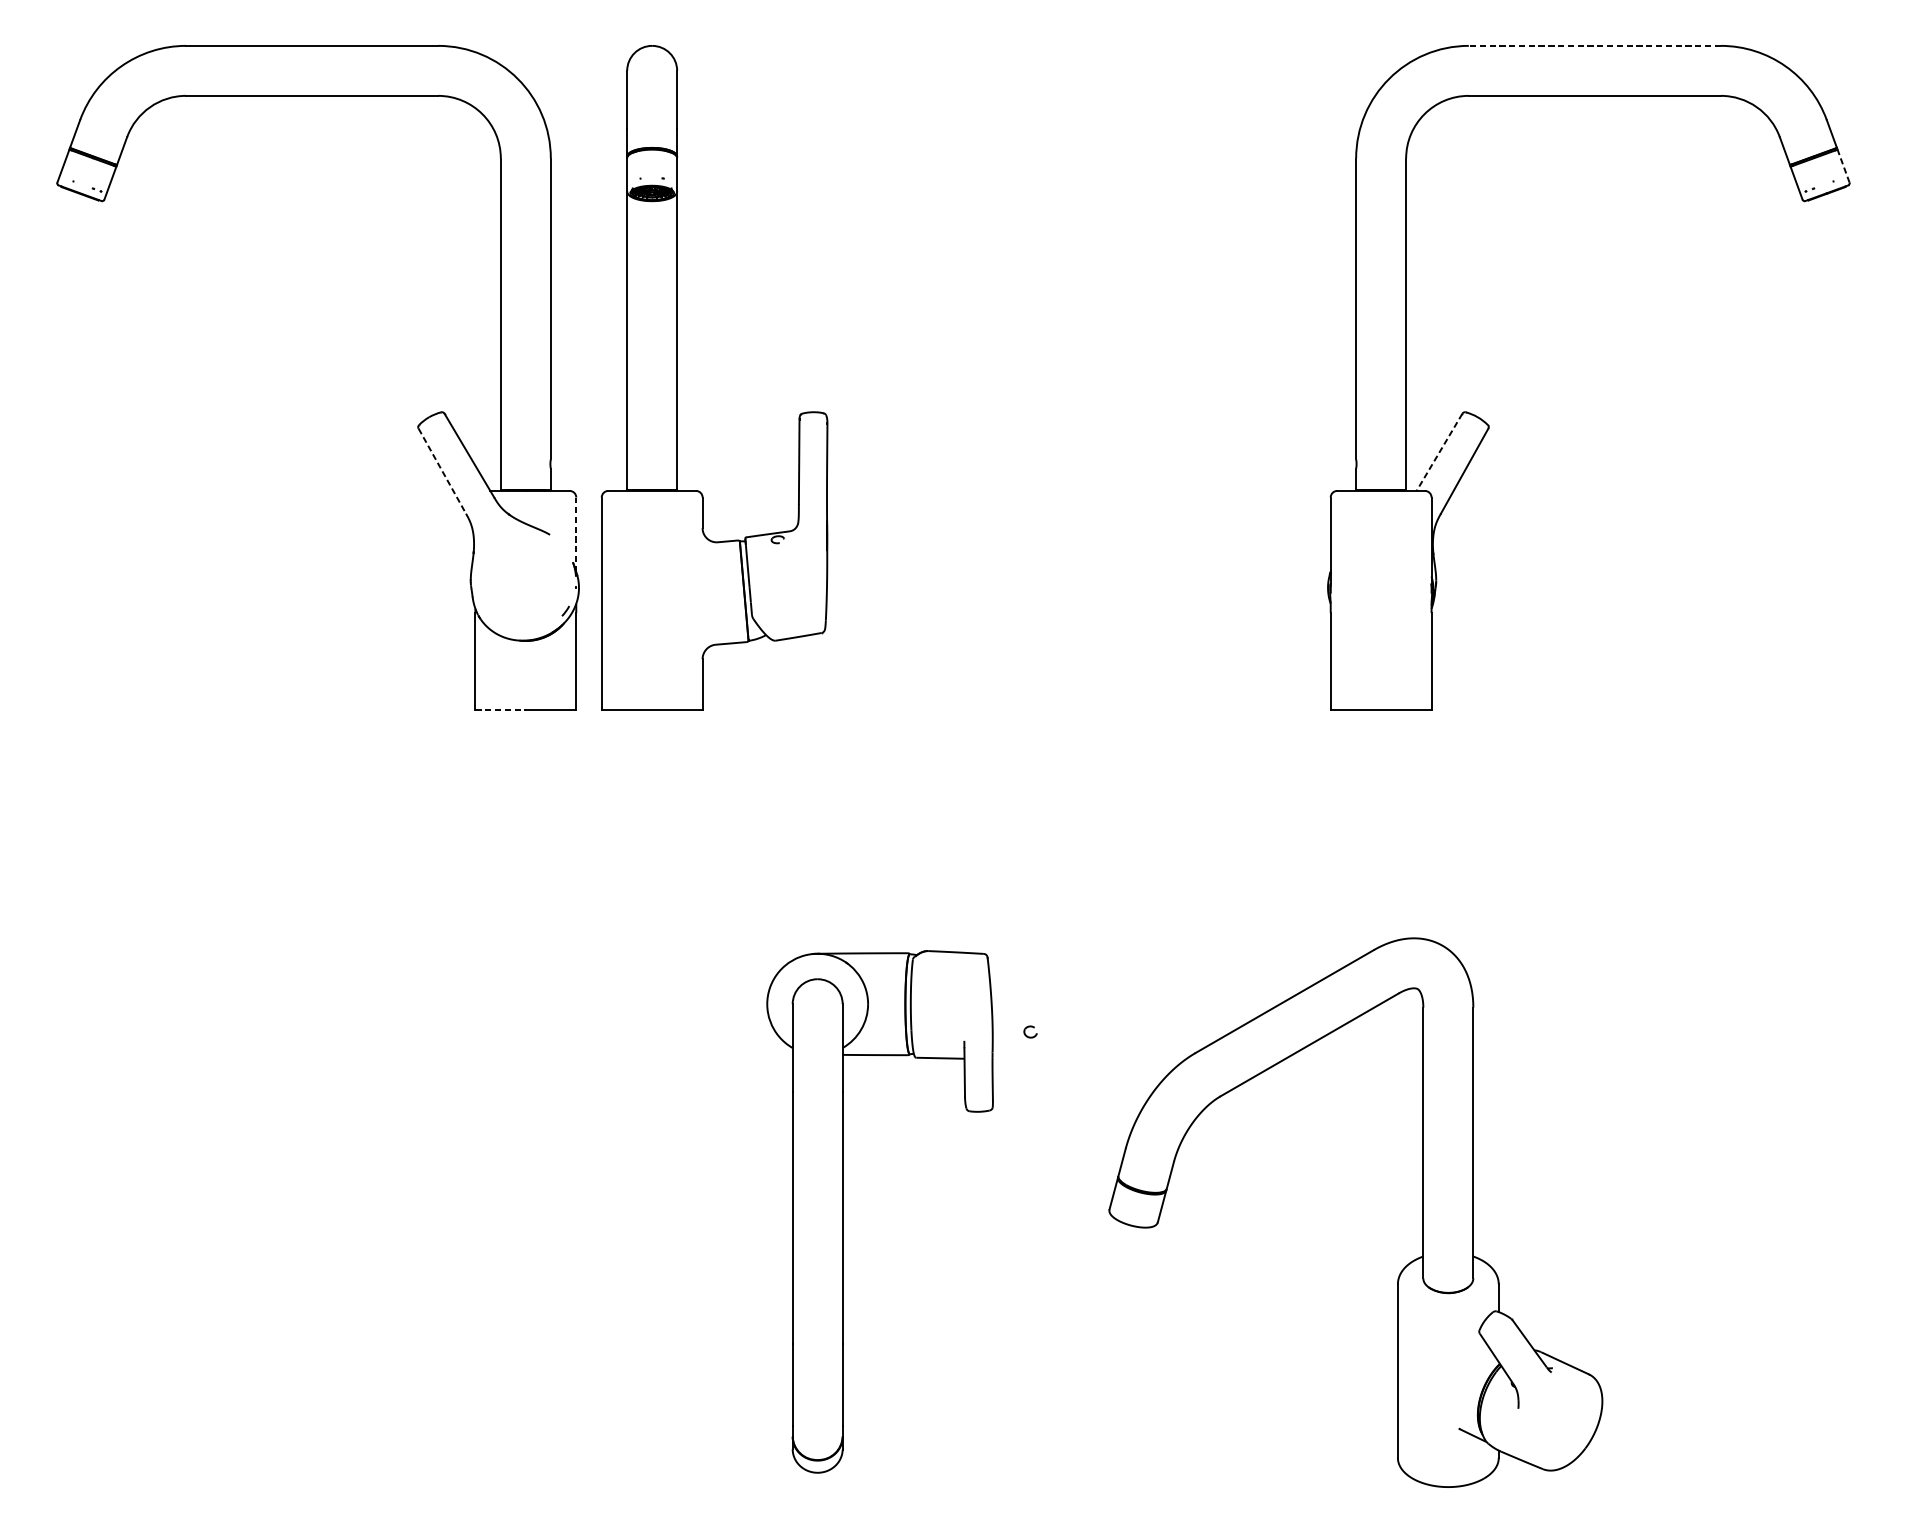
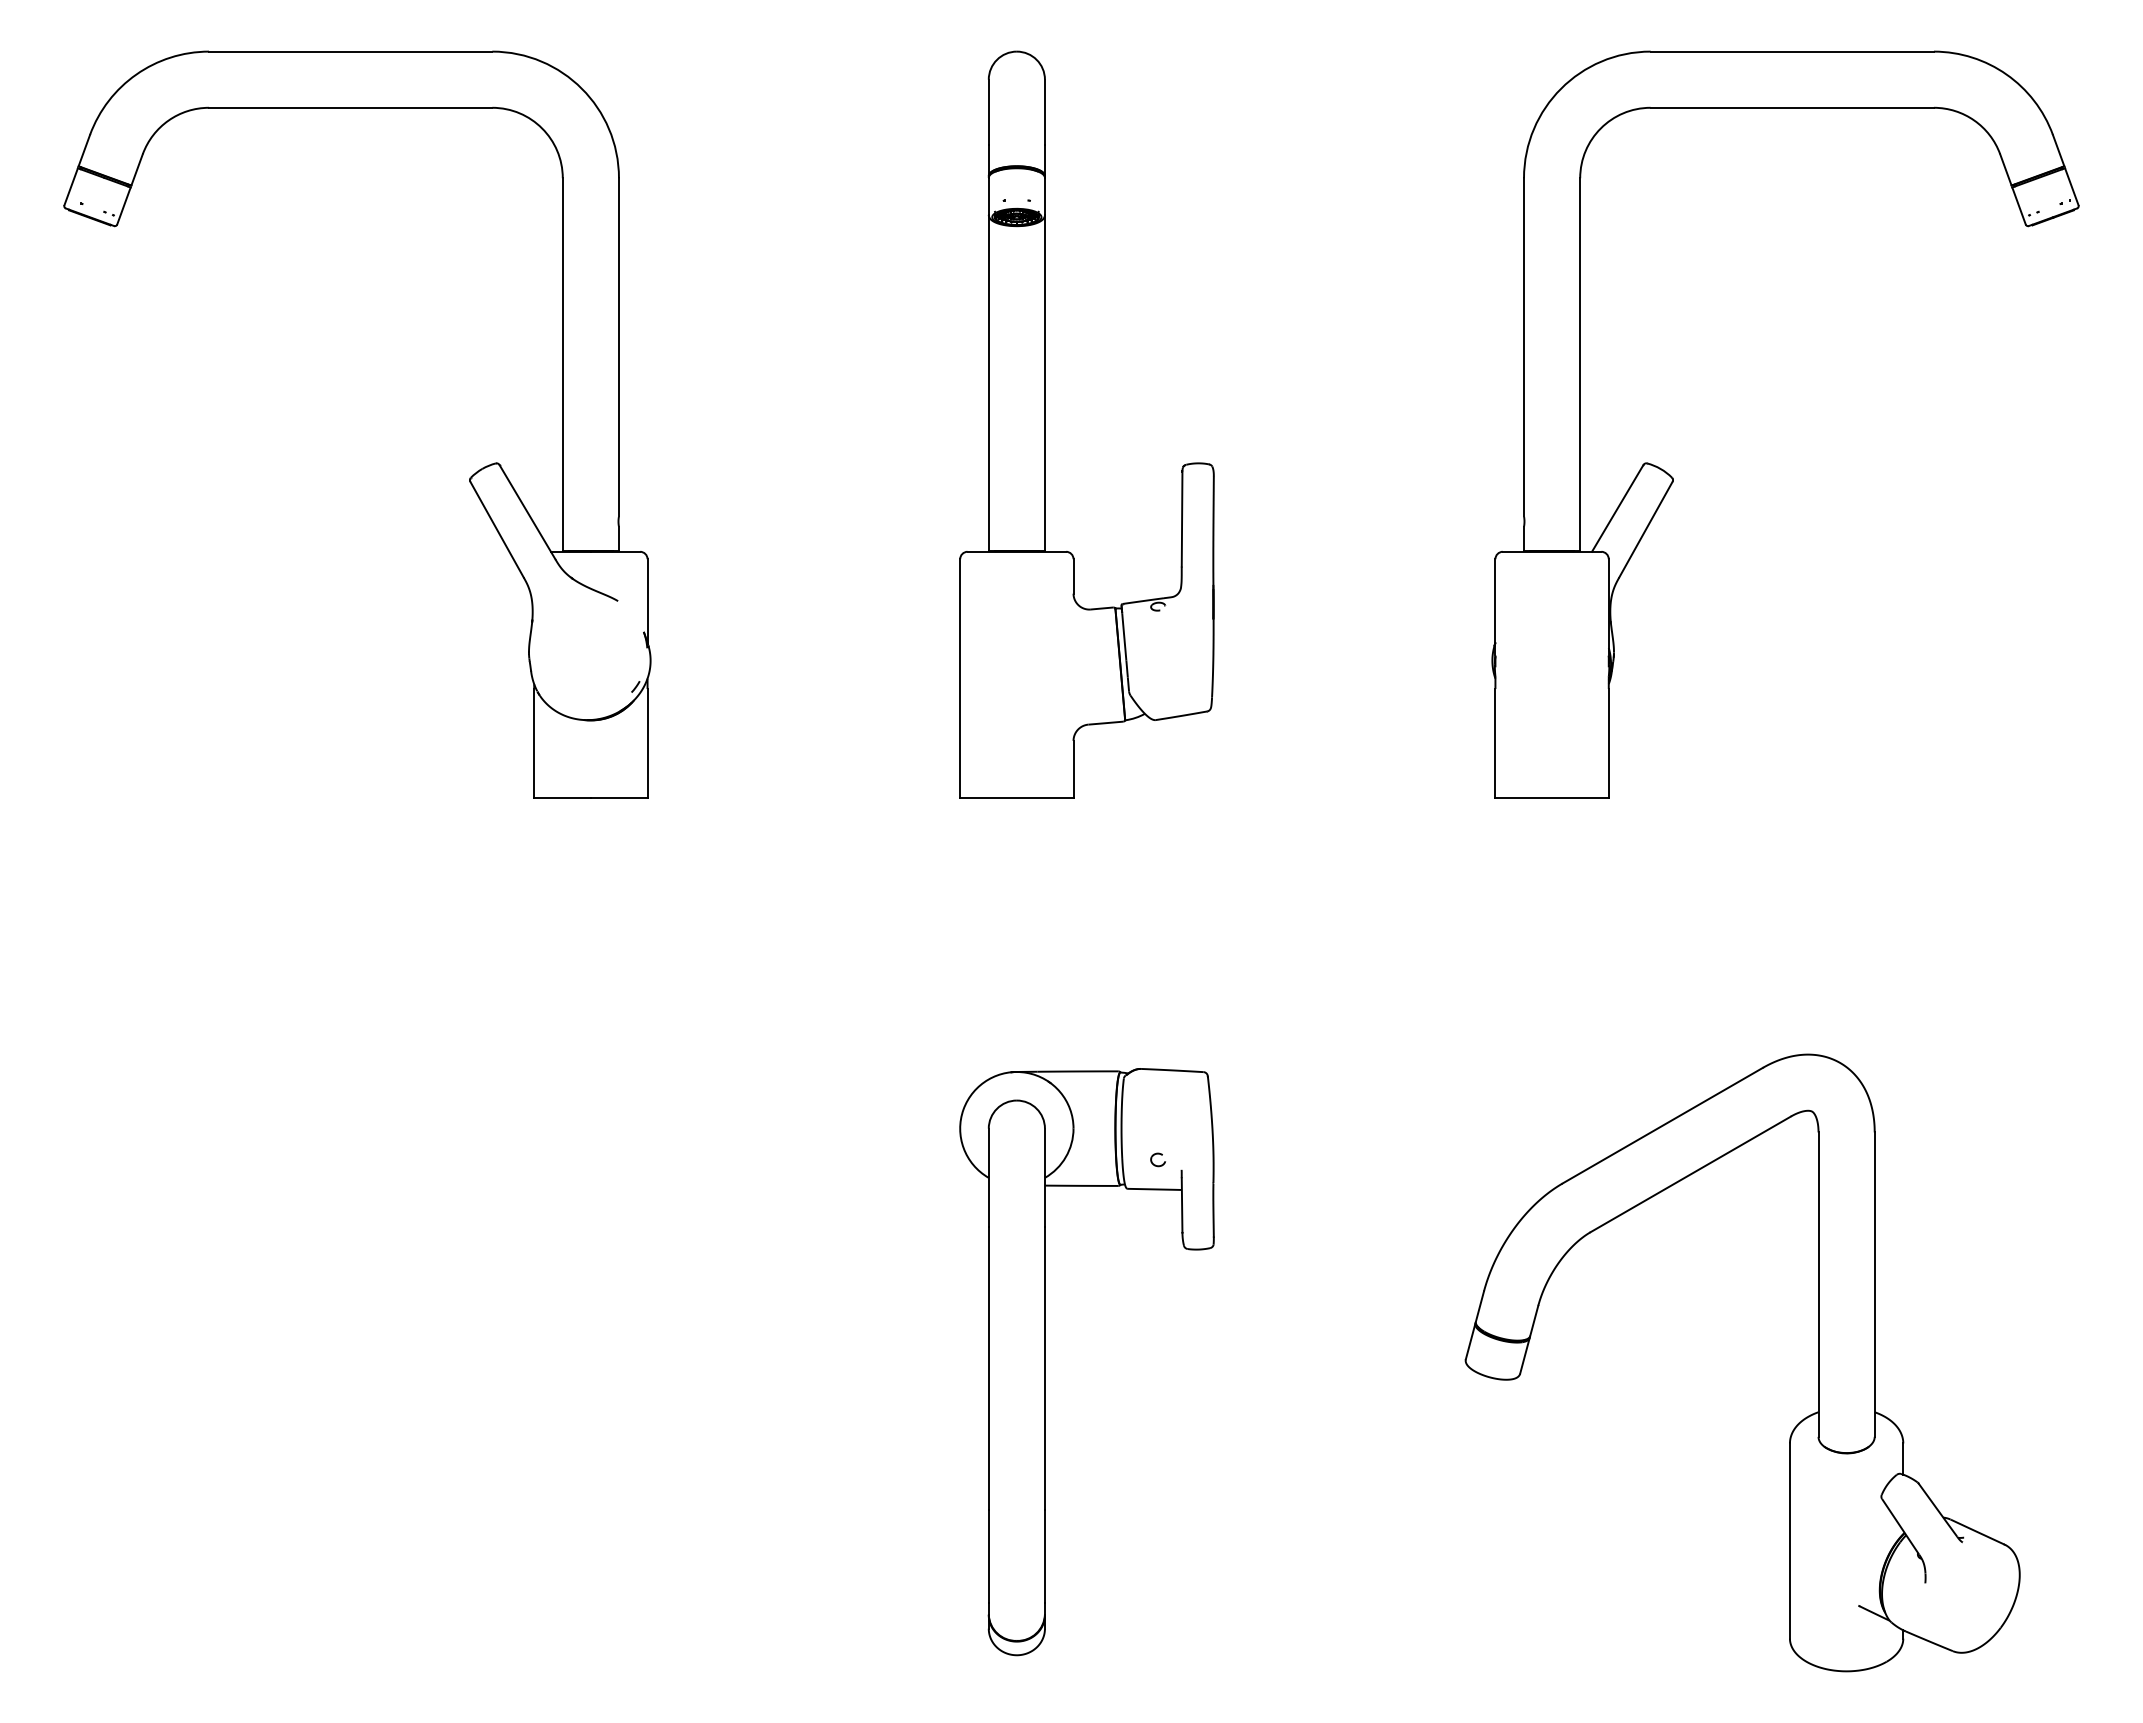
line: (1595, 45) -> (1792, 51), dashed -> solid
line: (1843, 165) -> (2071, 186), dashed -> solid
part: (677, 377) -> (1045, 424), moved
line: (1439, 452) -> (1617, 508), dashed -> solid
line: (442, 471) -> (497, 529), dashed -> solid
line: (576, 535) -> (647, 601), dashed -> solid
line: (501, 710) -> (563, 798), dashed -> solid
part: (843, 1212) -> (1045, 1362), moved
part: (1423, 1212) -> (1818, 1362), moved

